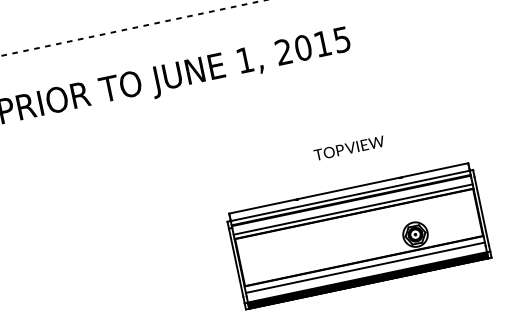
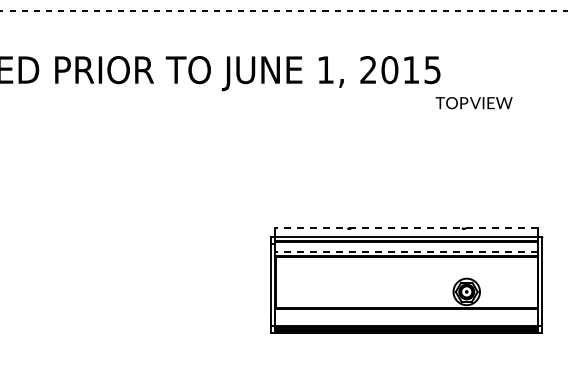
text: (348, 148) -> (473, 103), moved
line: (348, 188) -> (406, 228), solid -> dashed
line: (353, 209) -> (406, 251), solid -> dashed
line: (365, 267) -> (406, 315), removed

